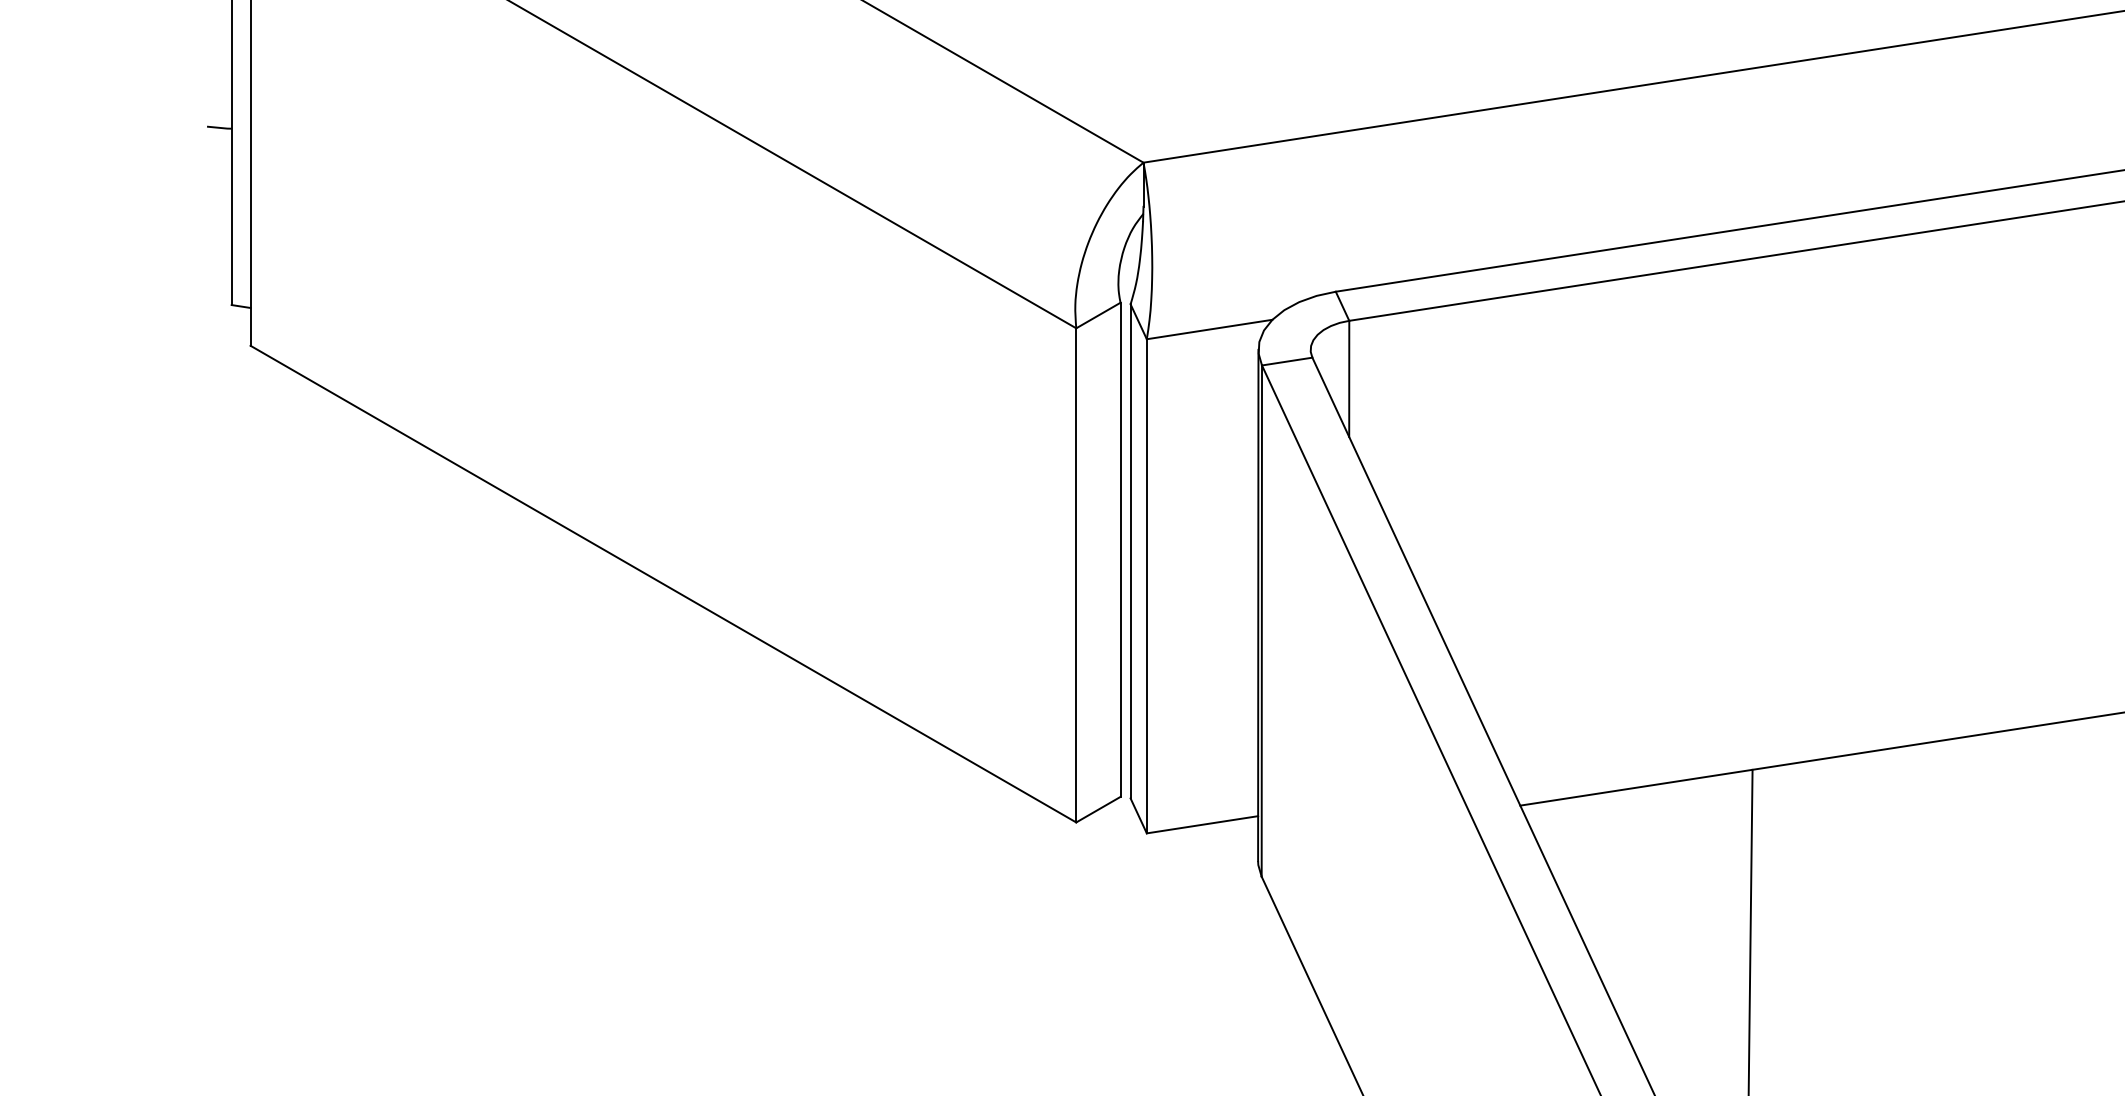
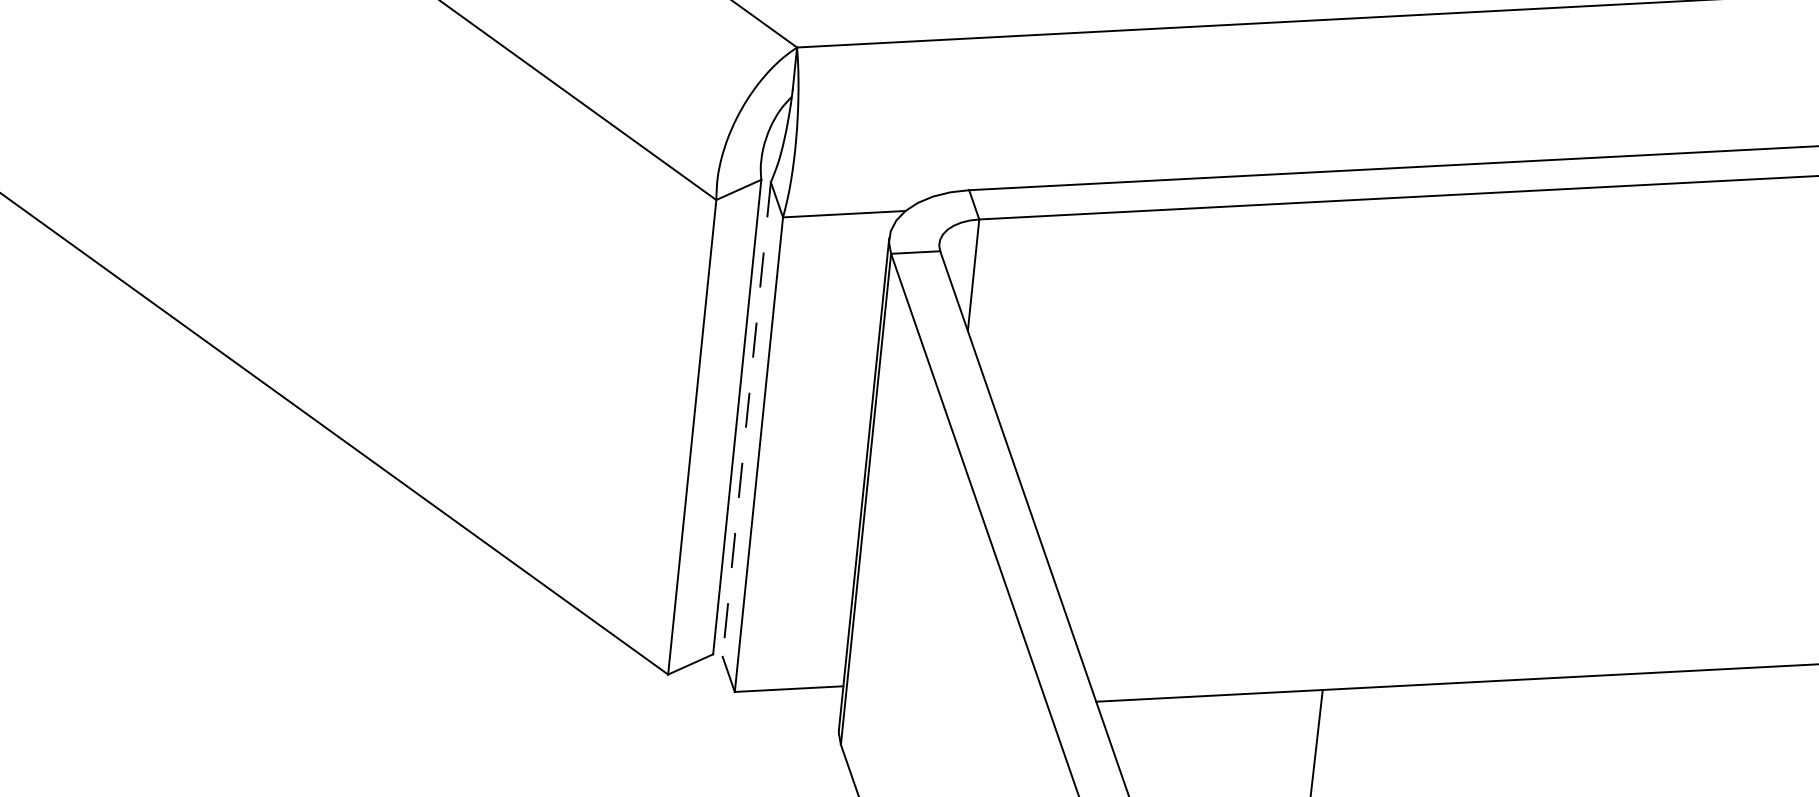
line: (1130, 551) -> (746, 419), solid -> dashed

